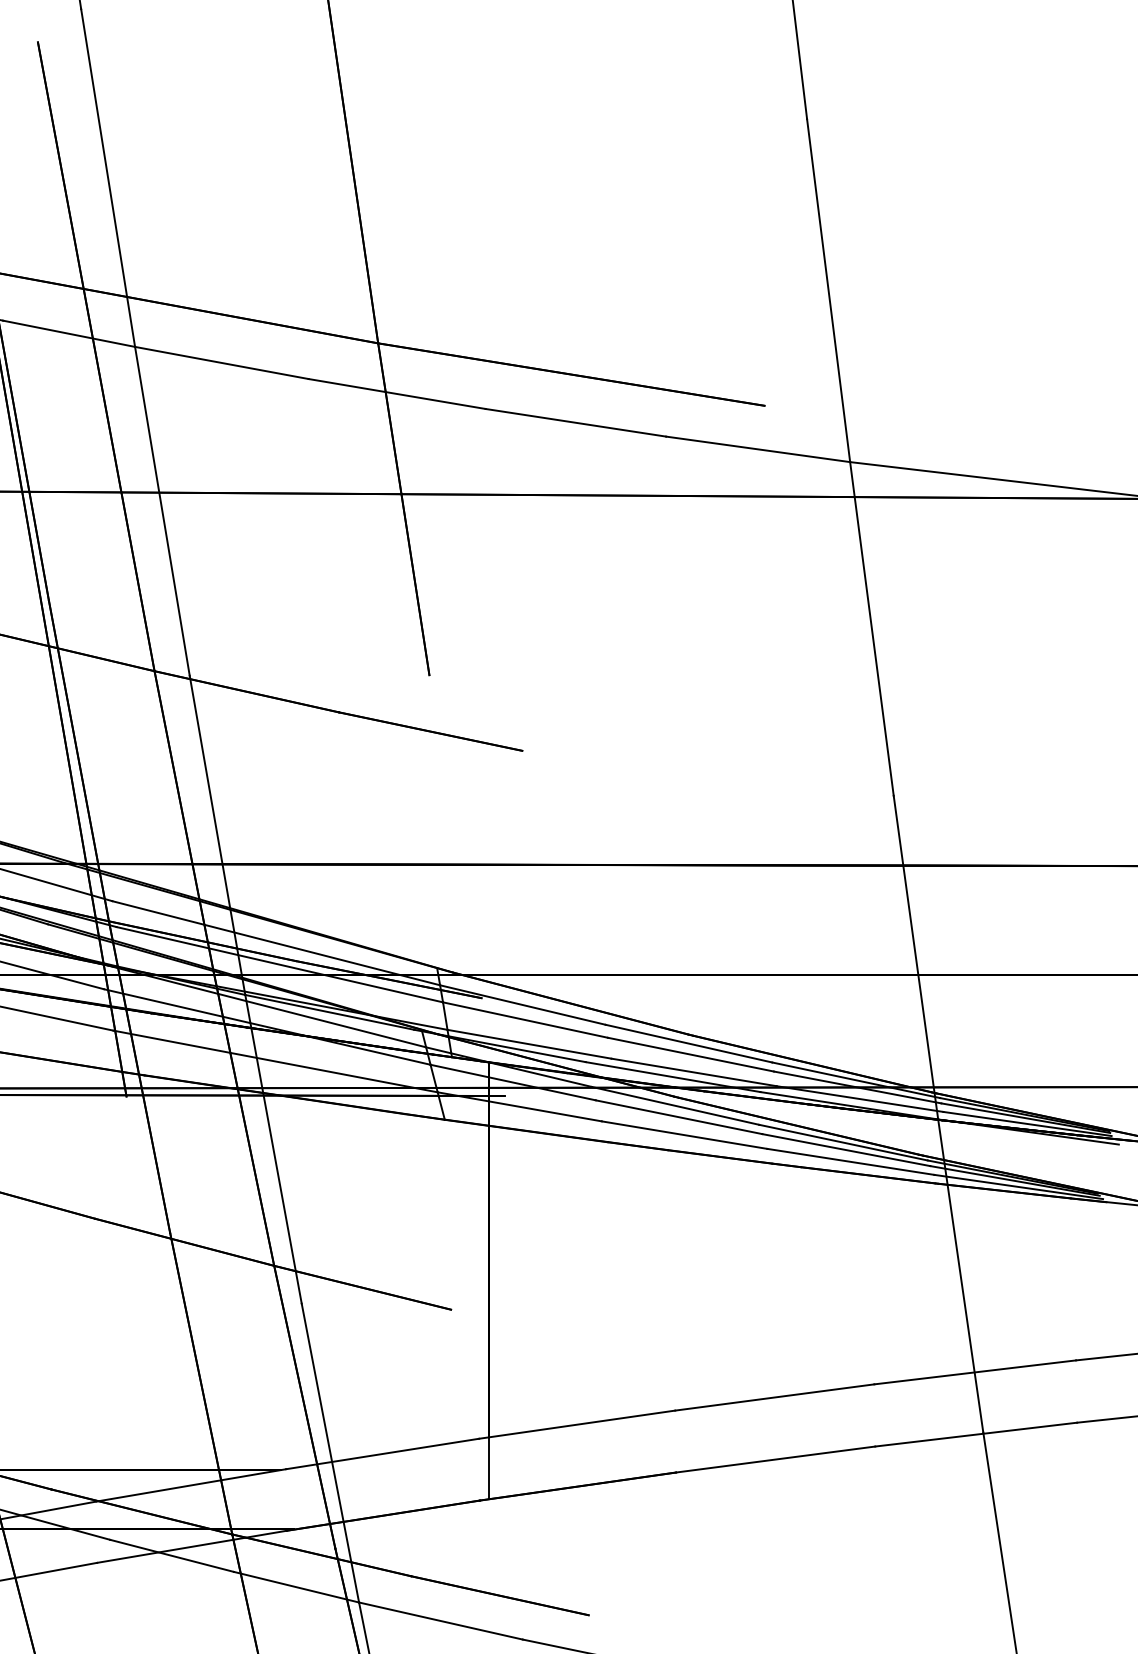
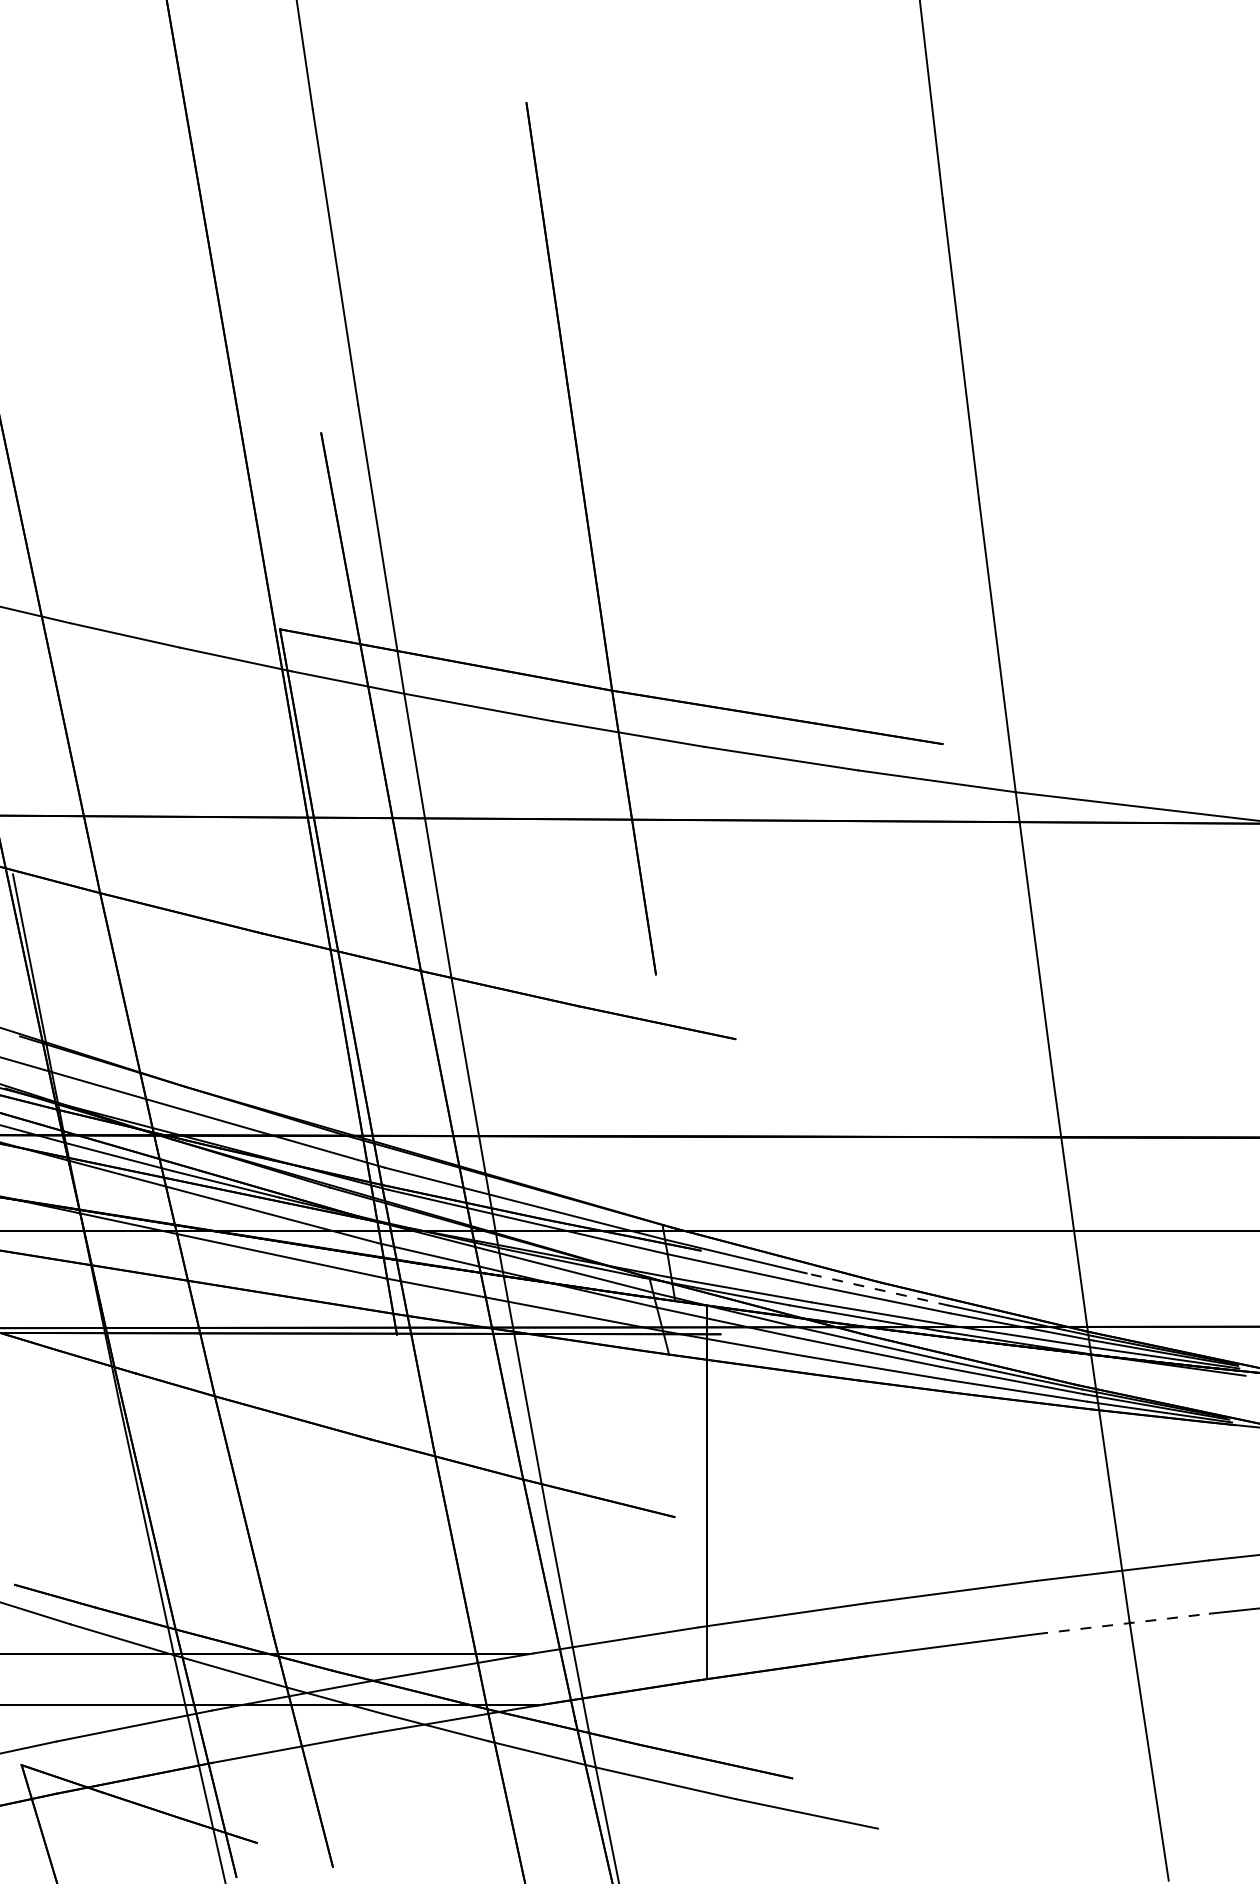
line: (688, 1043) -> (877, 1289), solid -> dashed
line: (976, 1434) -> (1123, 1623), solid -> dashed

